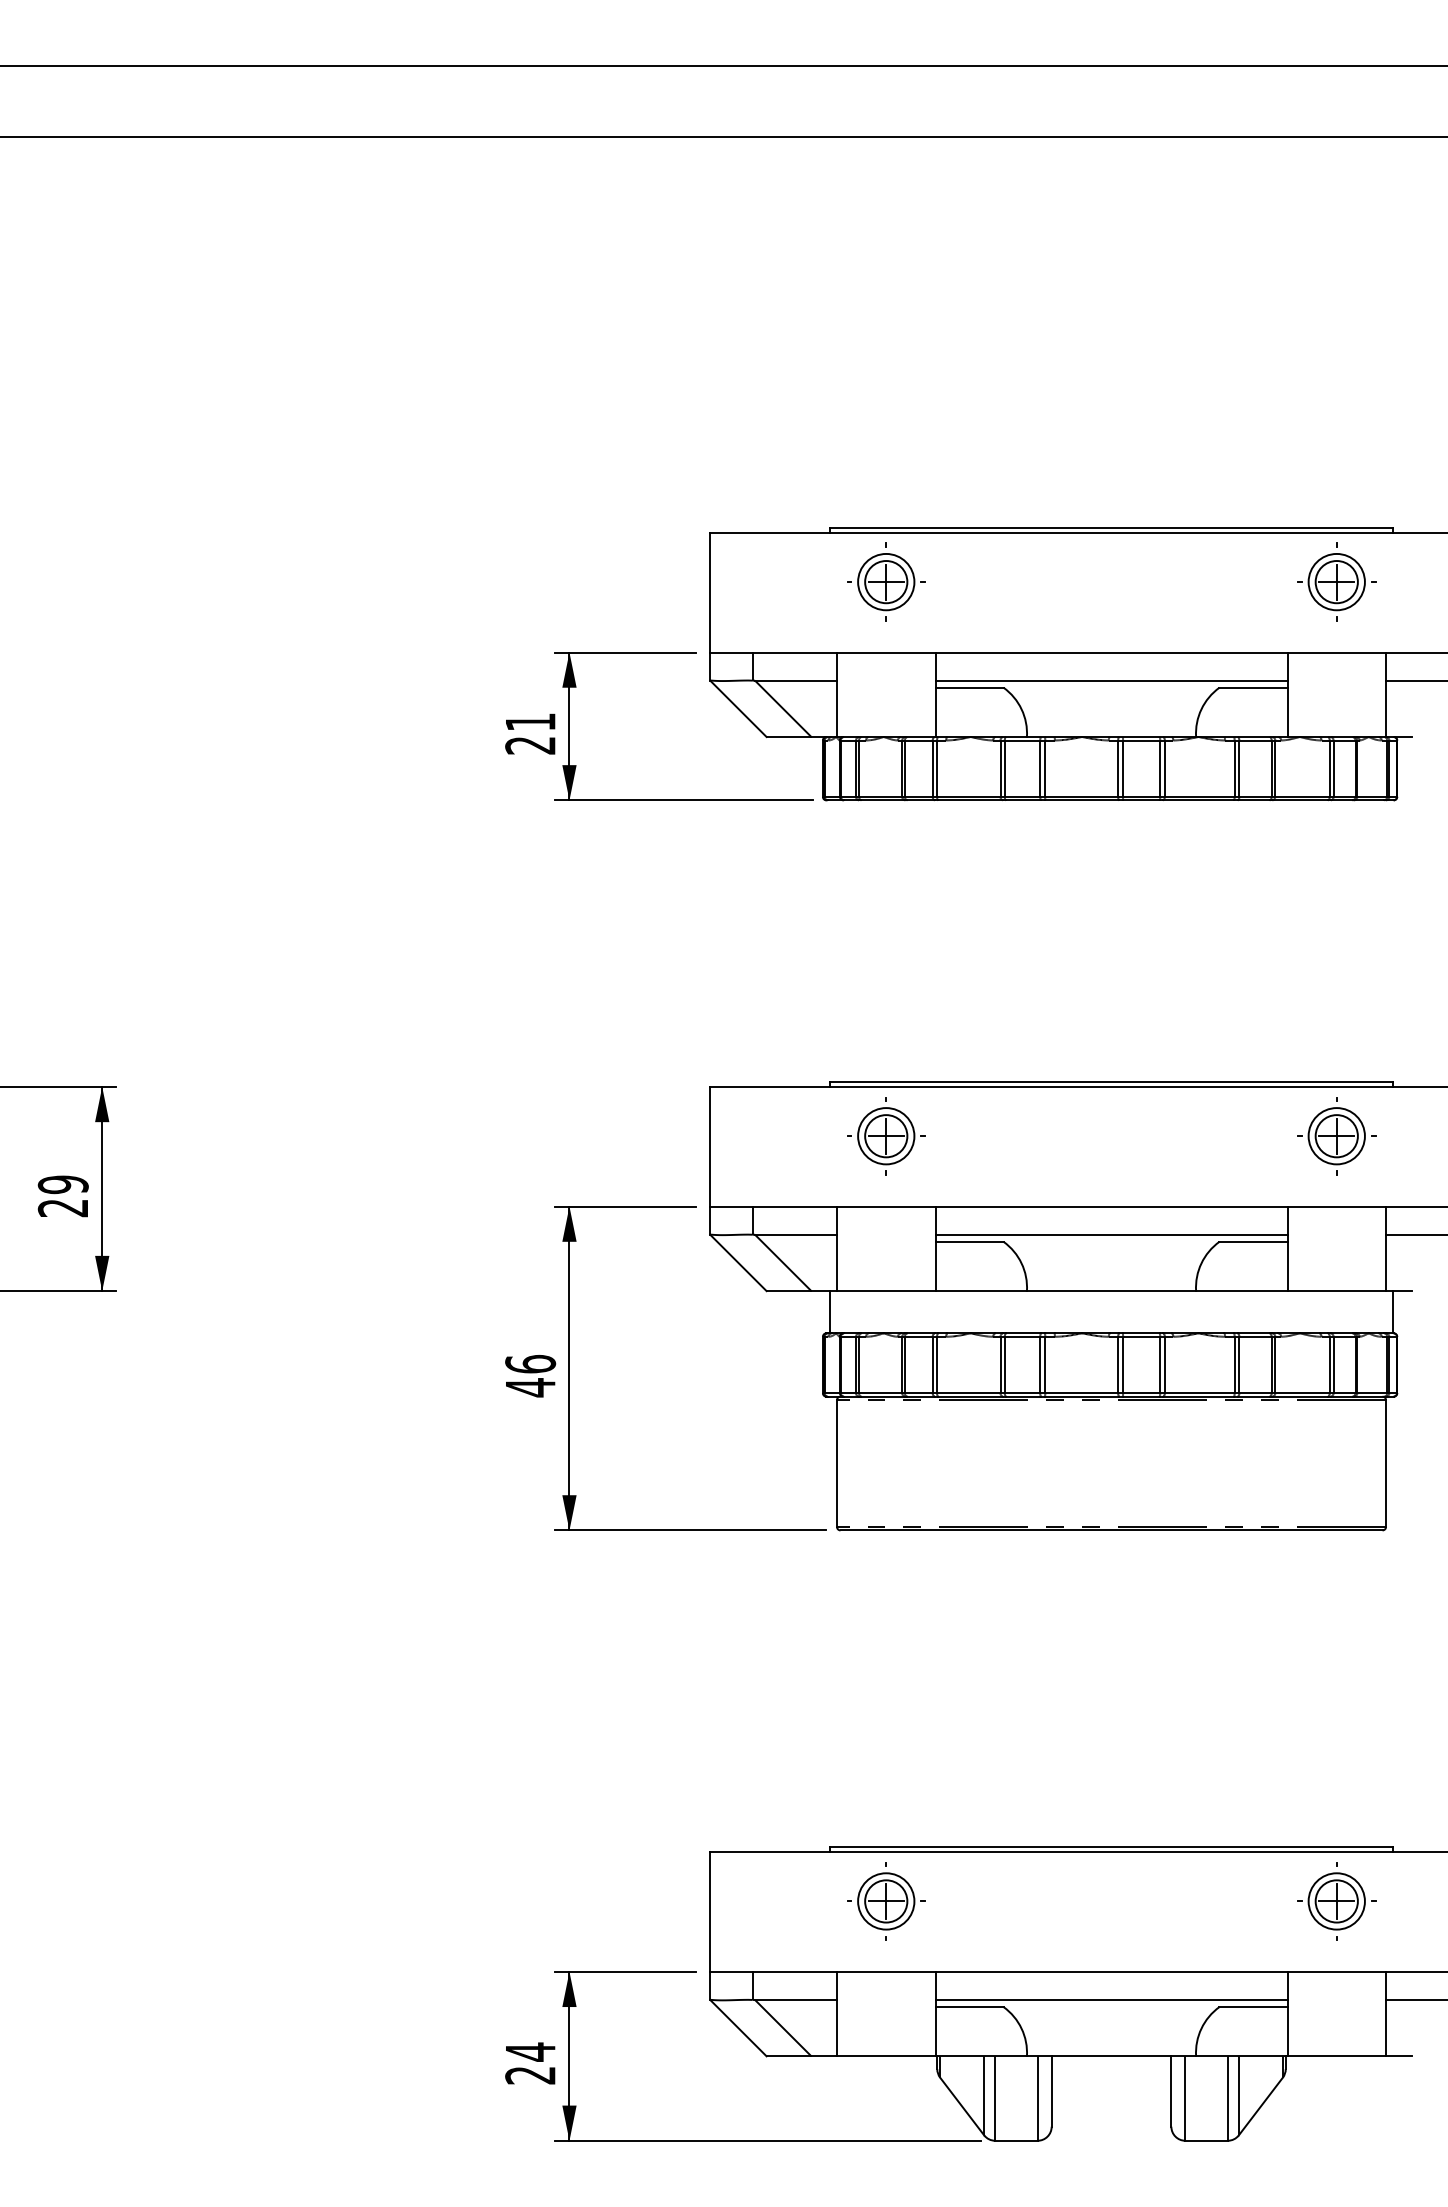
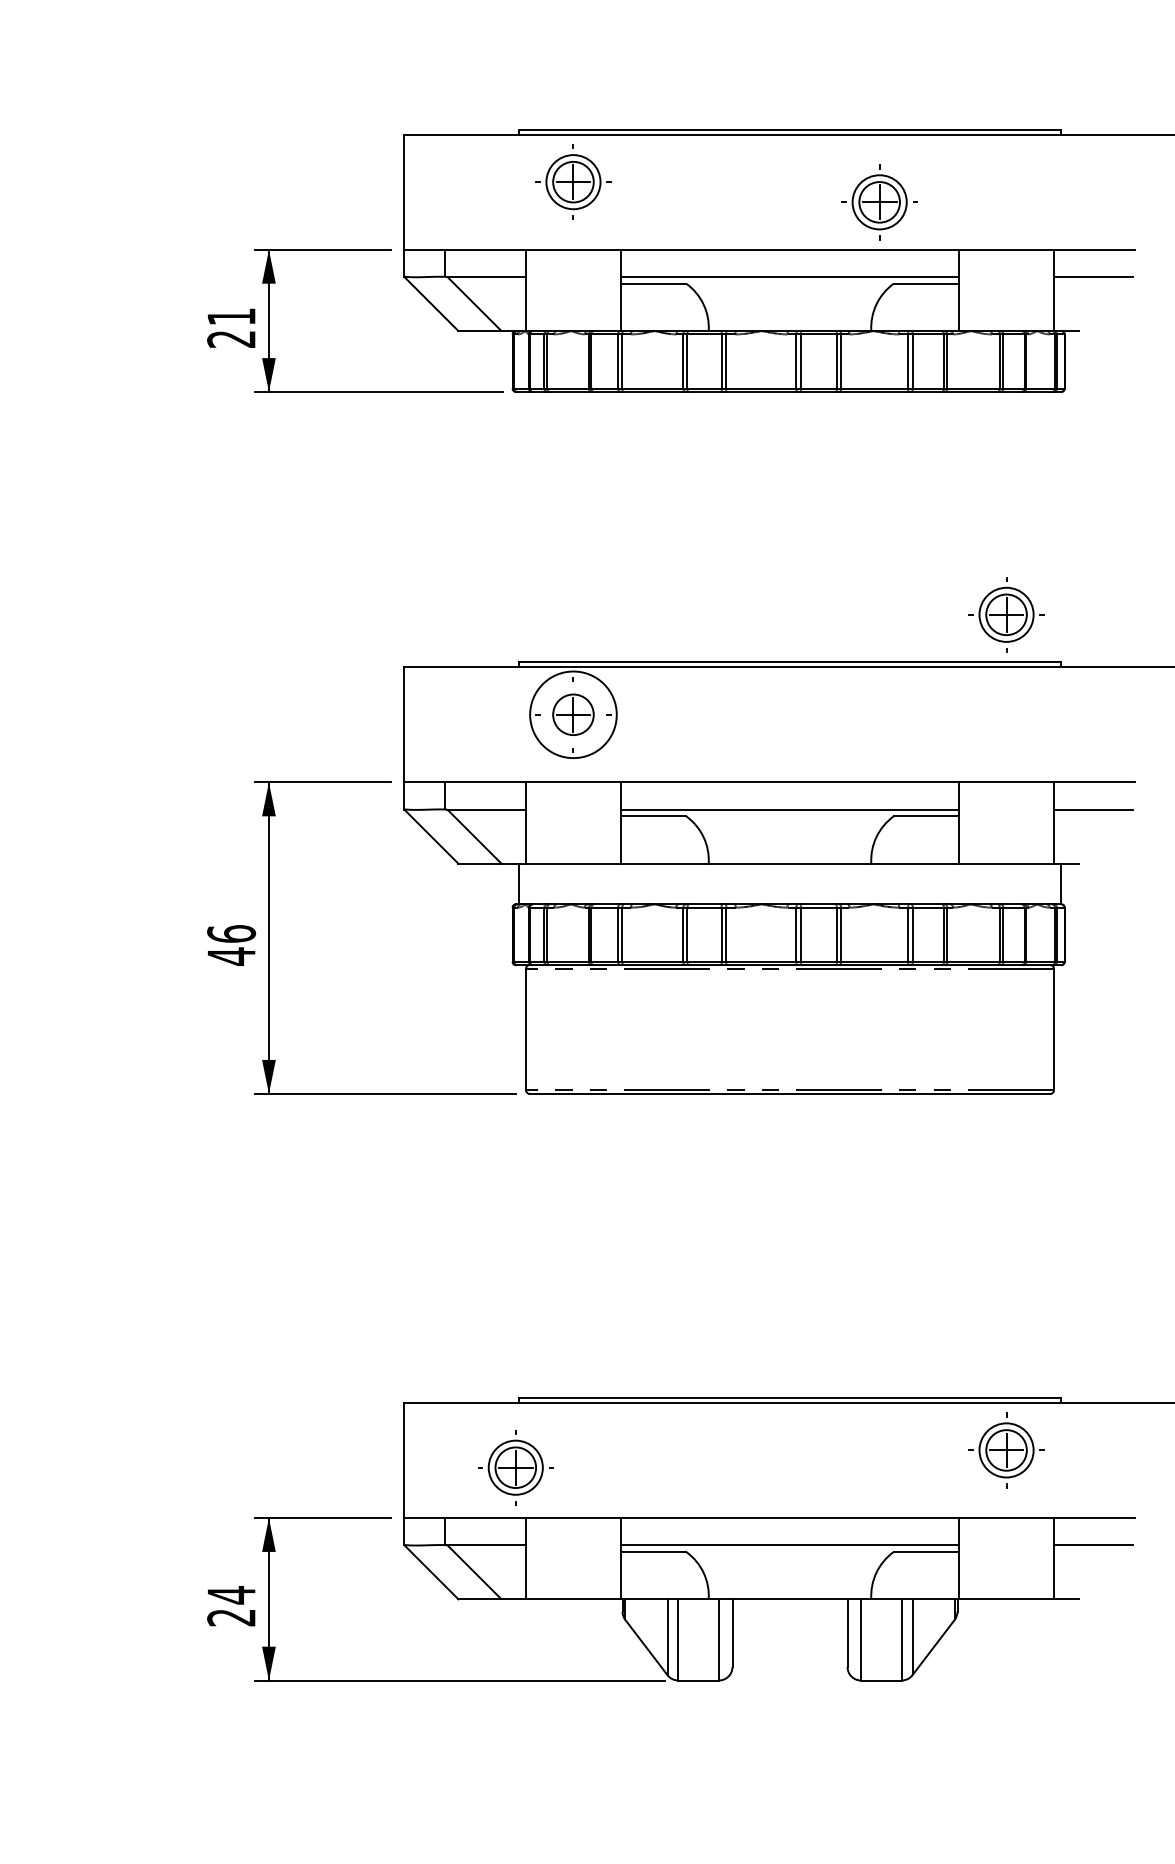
part: (1336, 581) -> (879, 201), moved
circle: (886, 1136) -> (573, 715), size x1.6
part: (1336, 1136) -> (1006, 615), moved
part: (886, 1901) -> (516, 1467), moved

